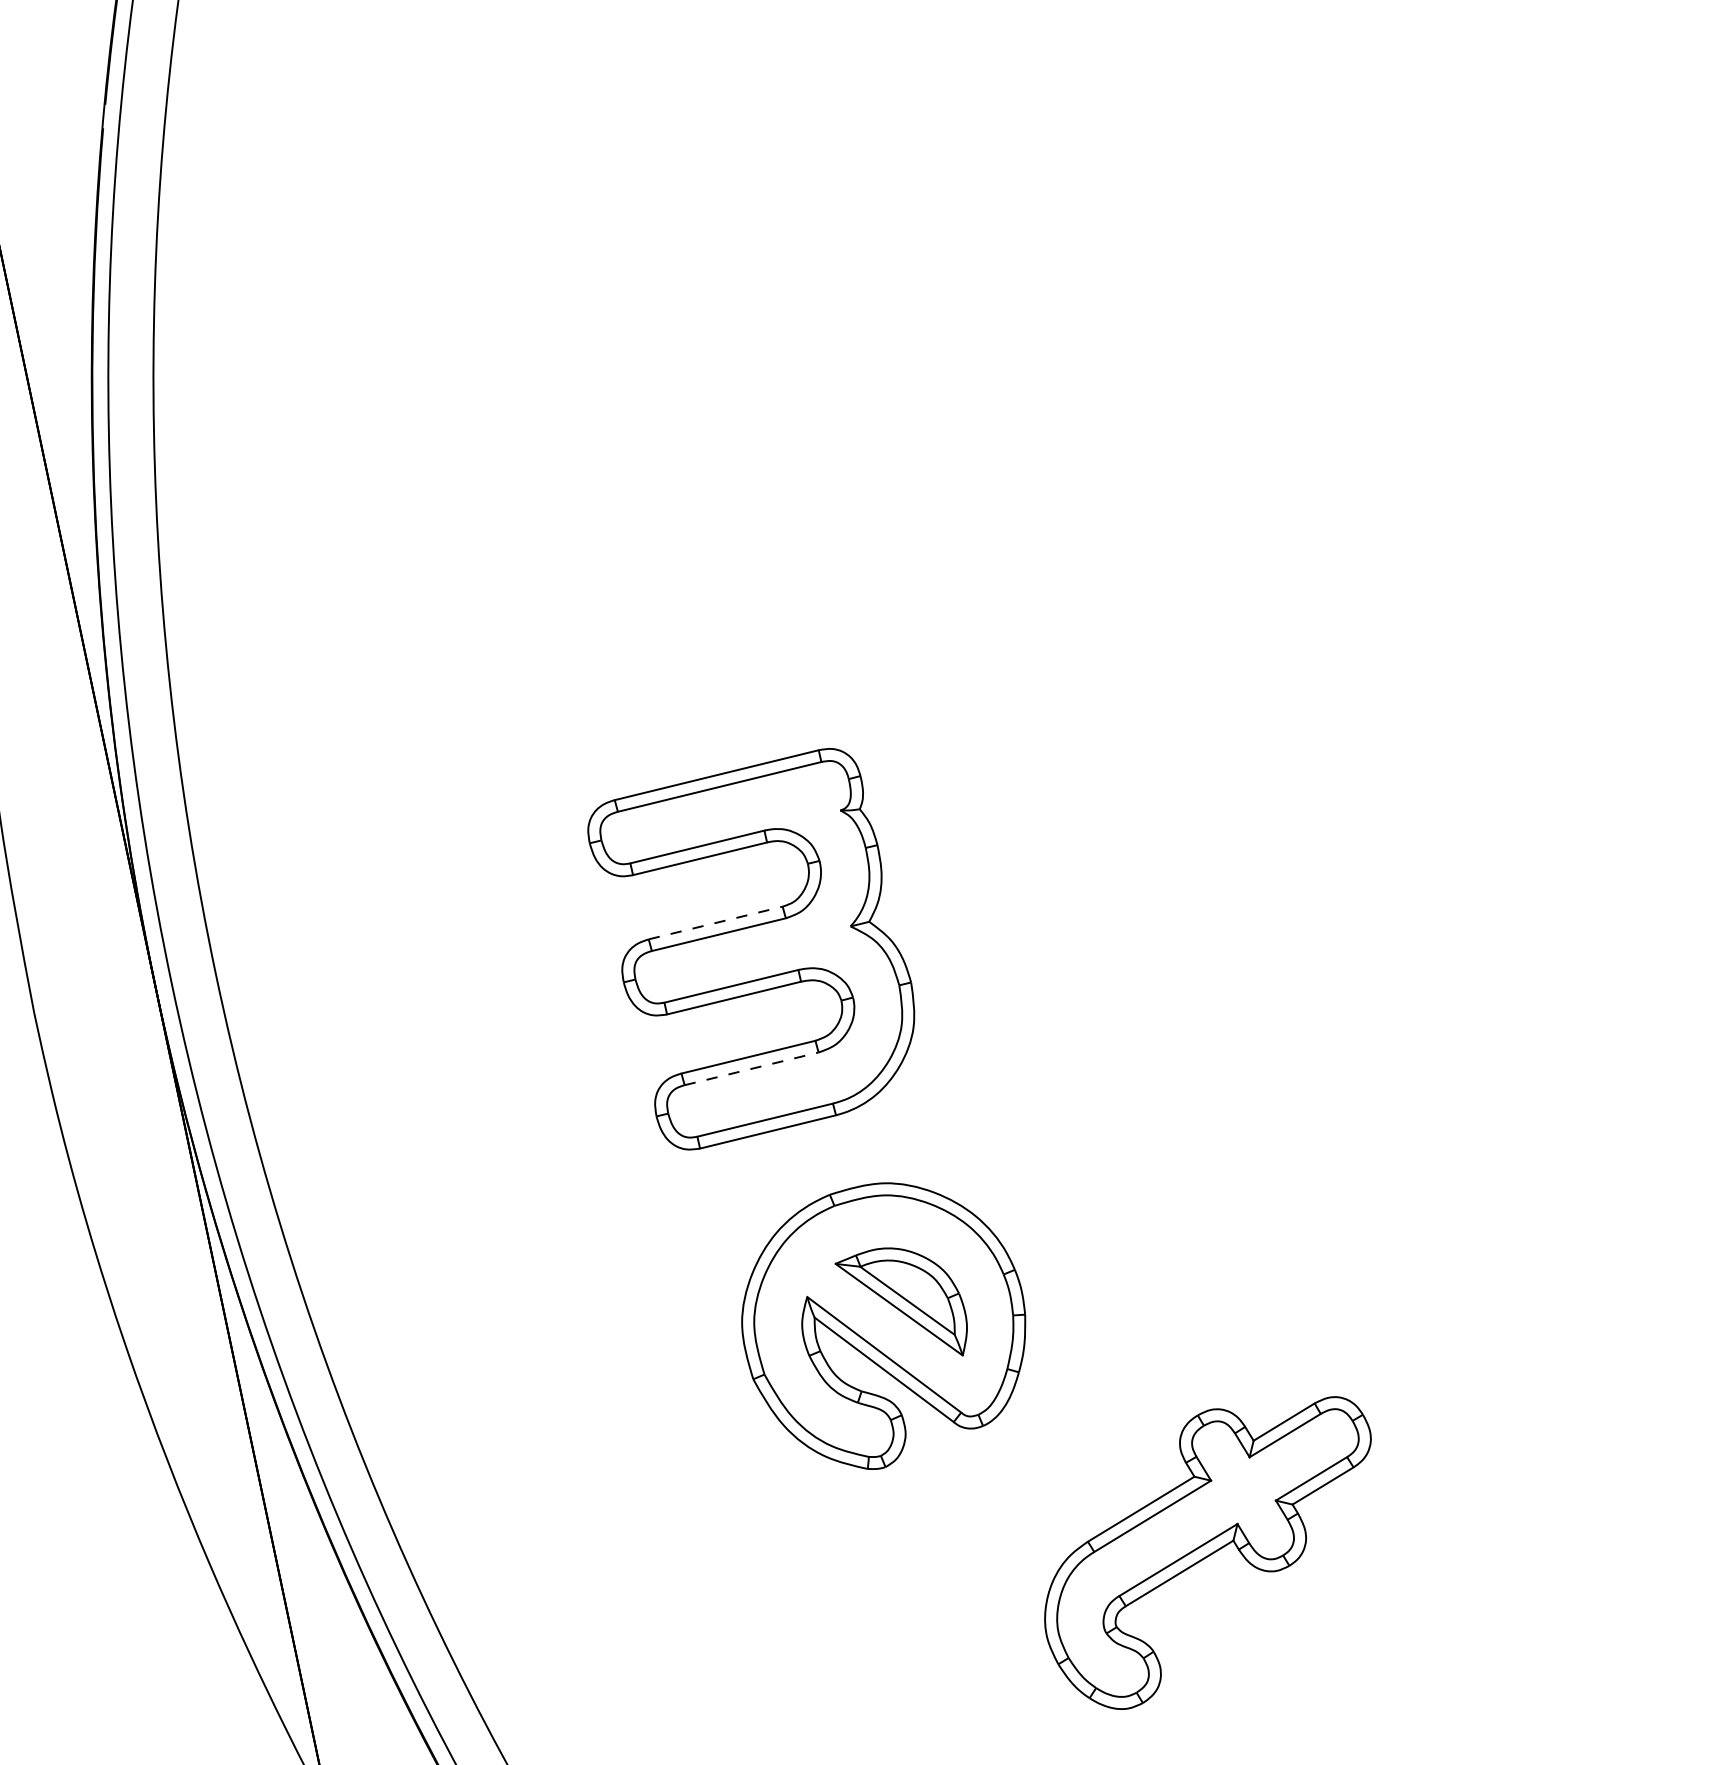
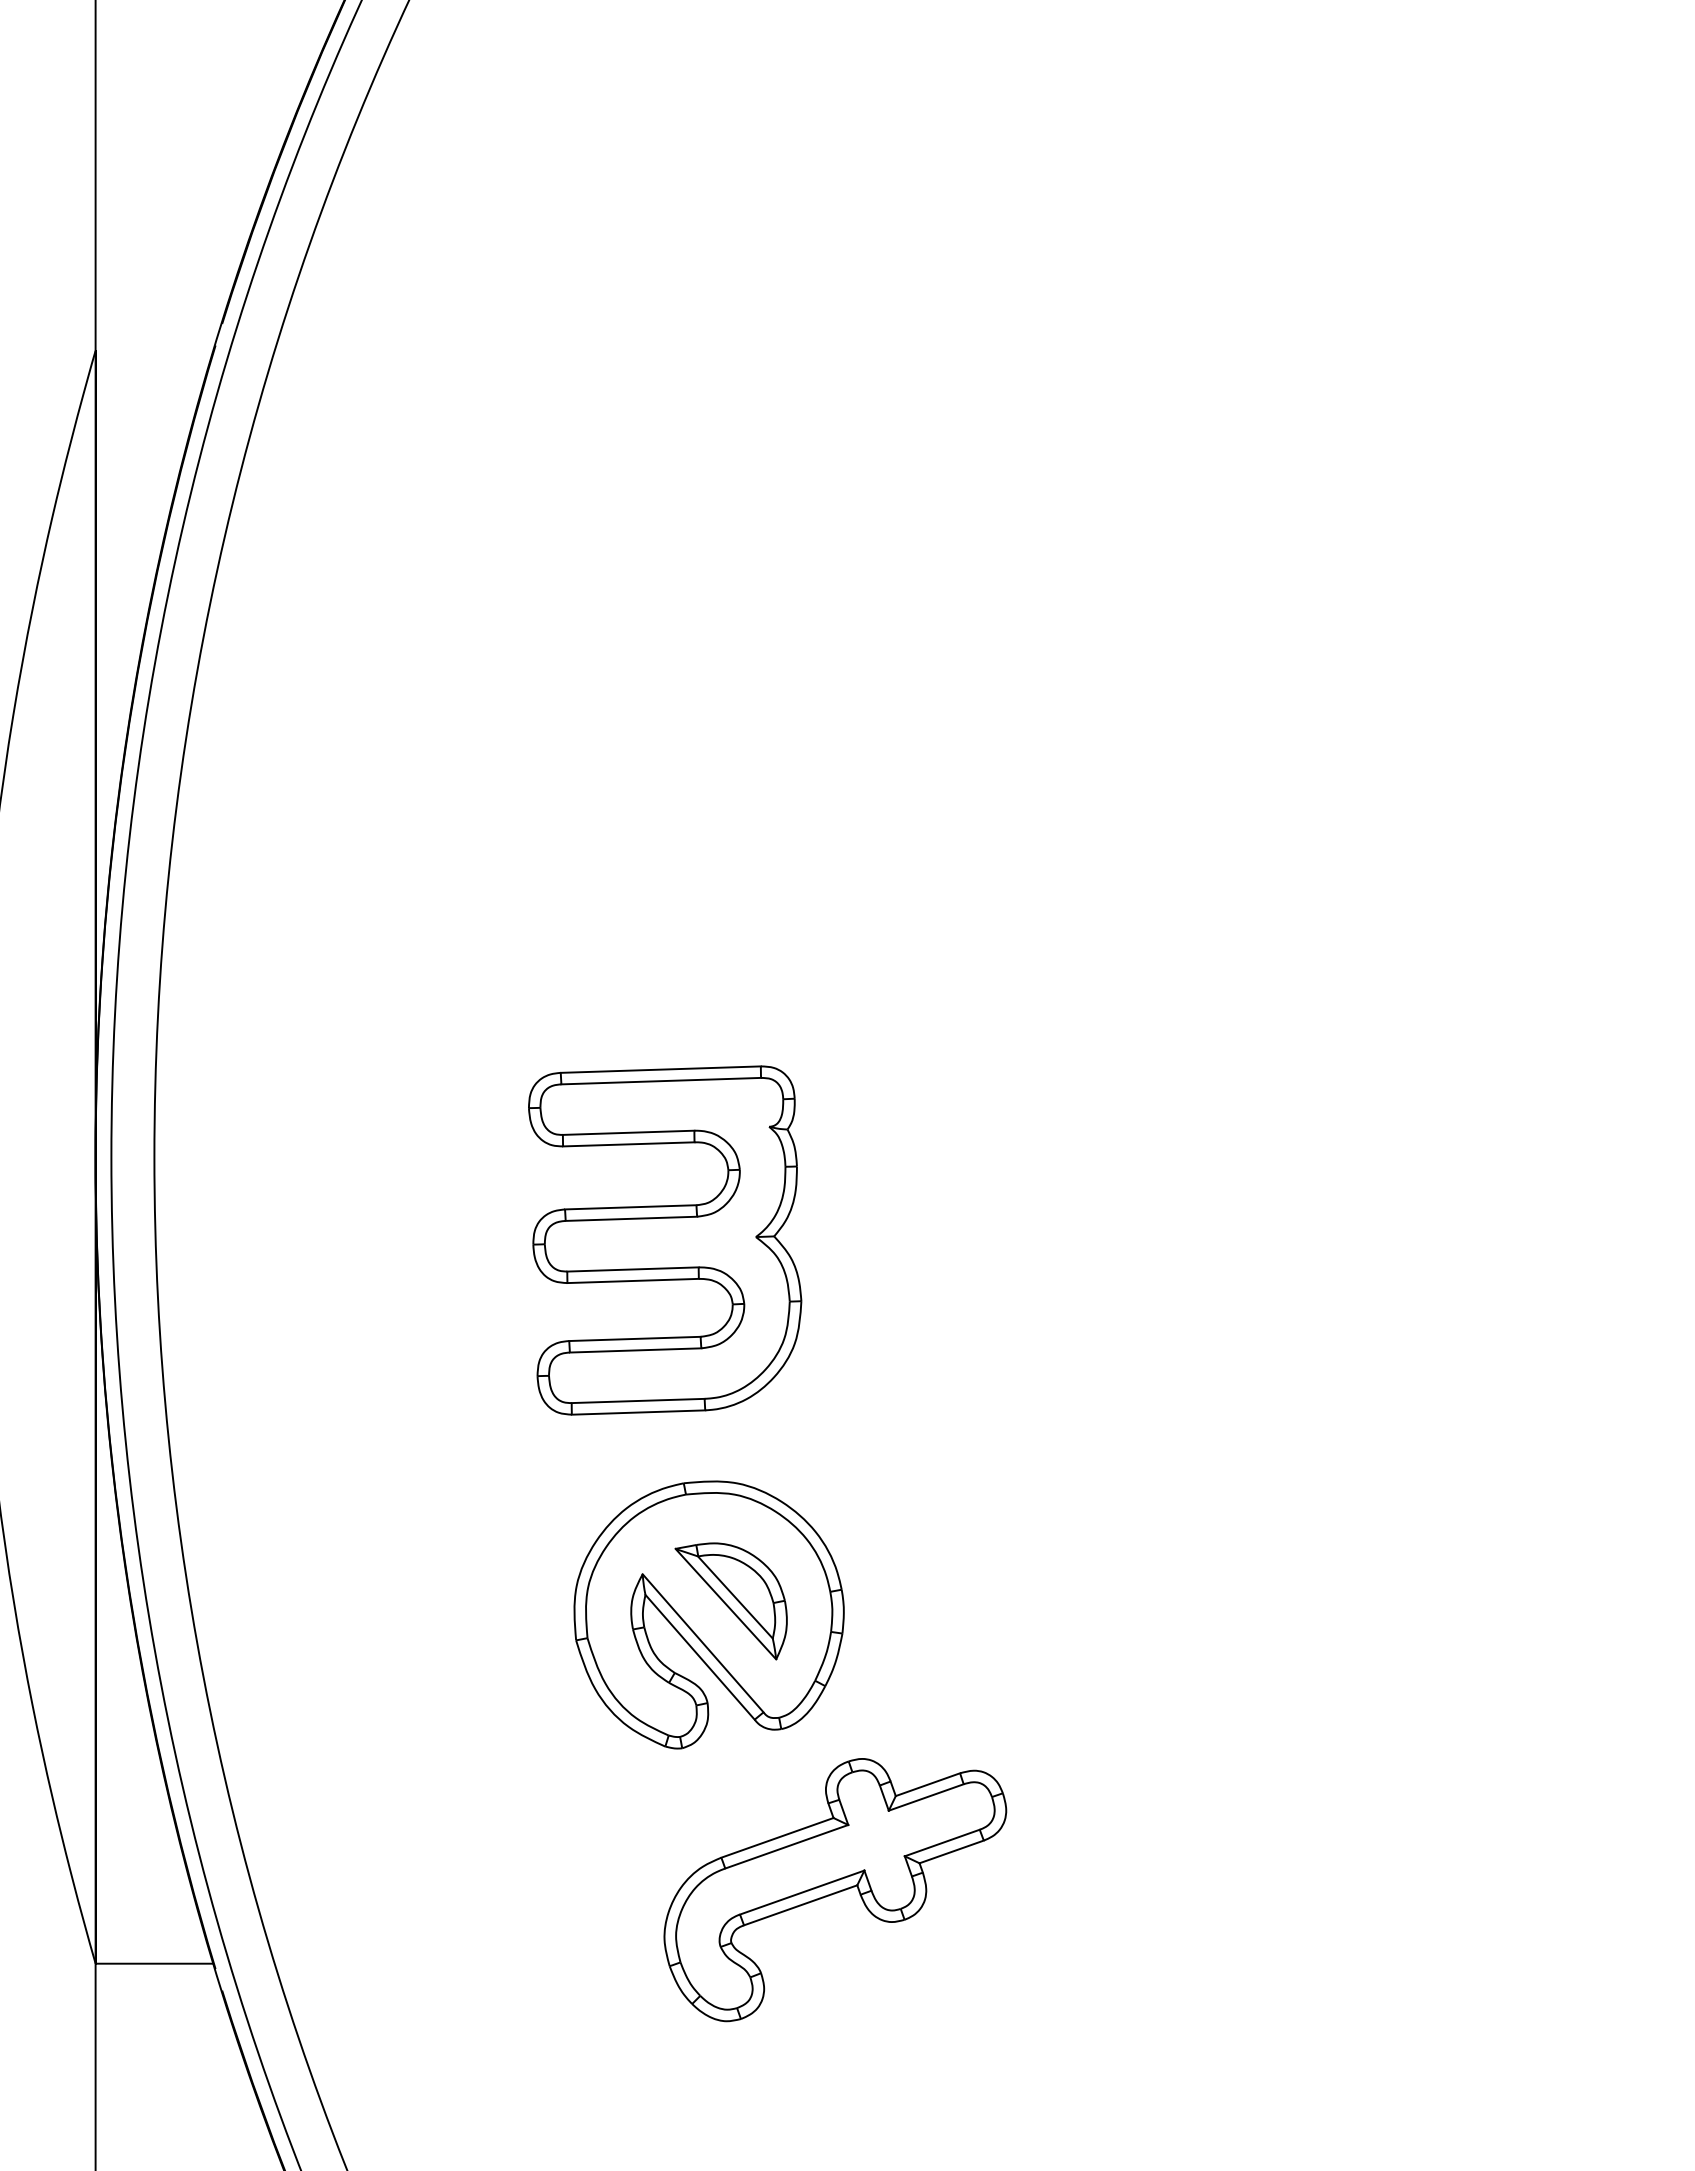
line: (715, 923) -> (630, 1207), dashed -> solid
line: (751, 1068) -> (635, 1350), dashed -> solid
part: (1212, 1550) -> (835, 1890), moved

